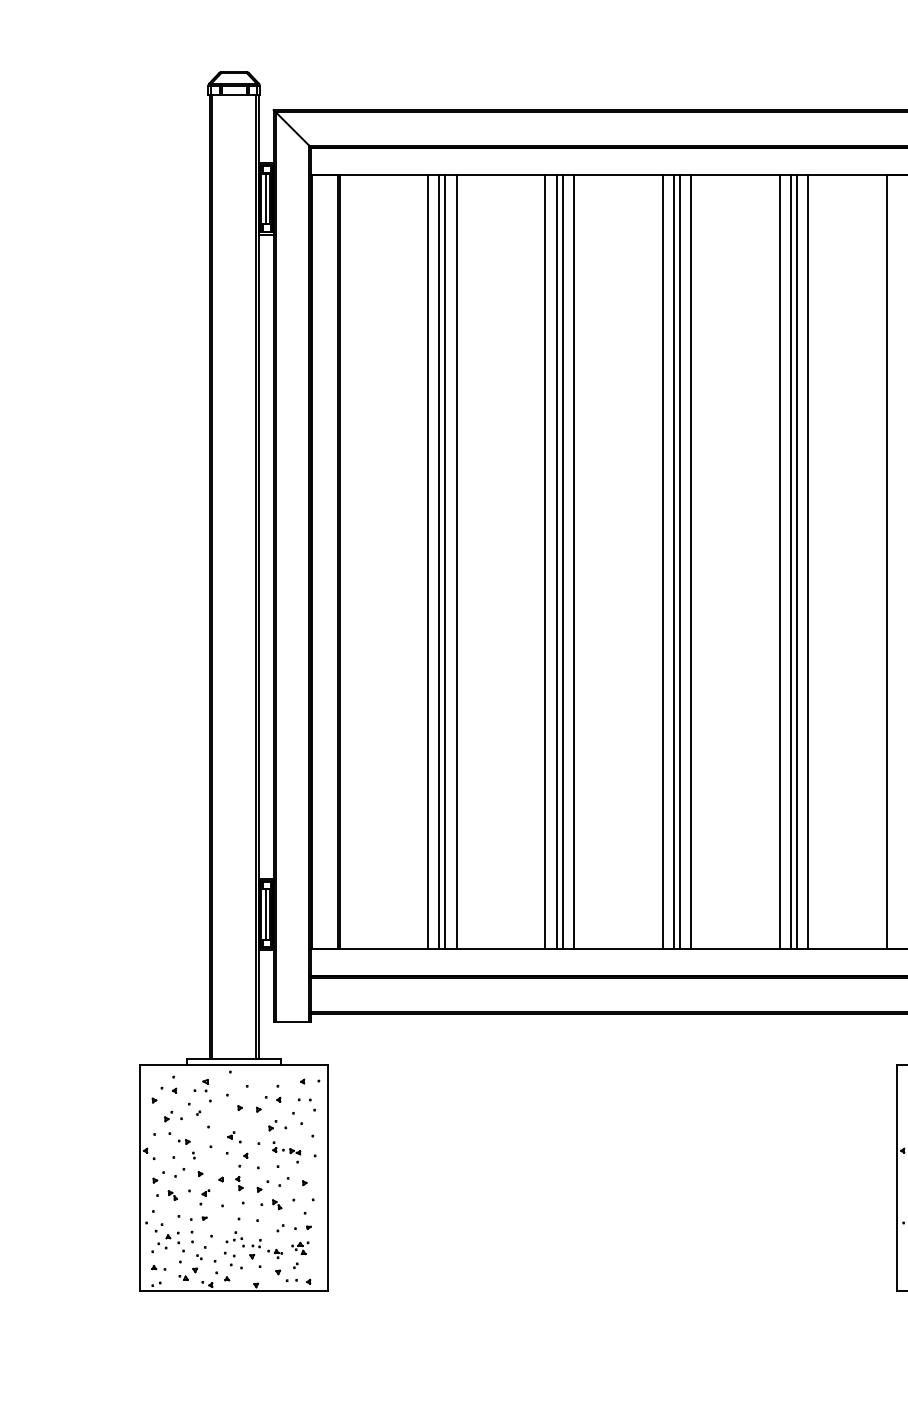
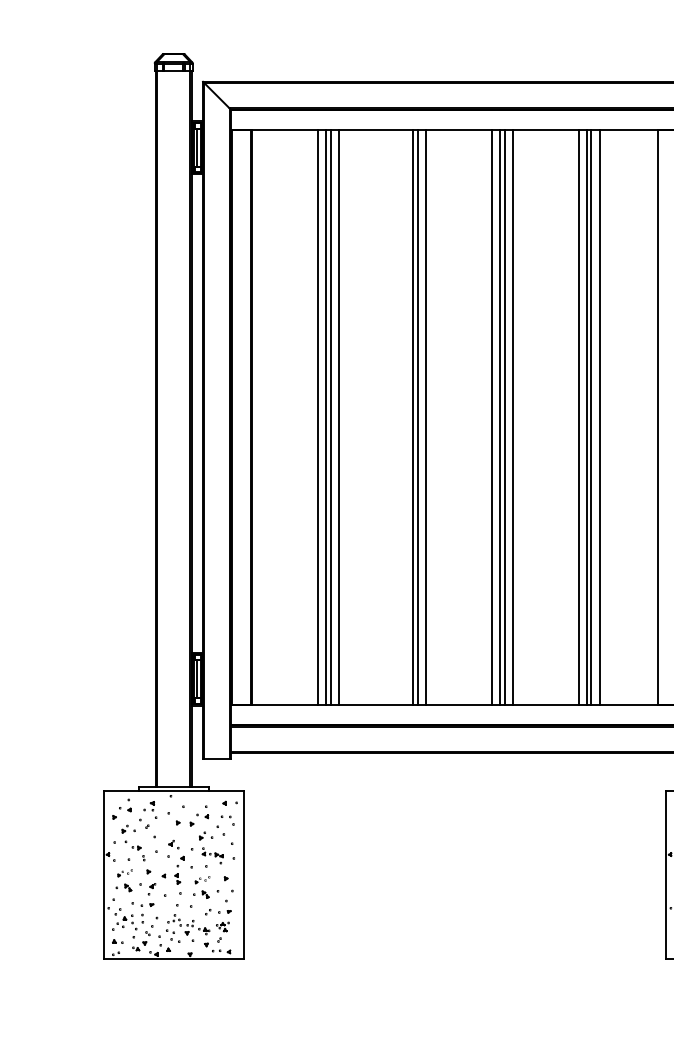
line: (544, 560) -> (404, 416), removed
part: (167, 1176) -> (124, 873), size x0.6
part: (272, 1185) -> (202, 880), size x0.6

